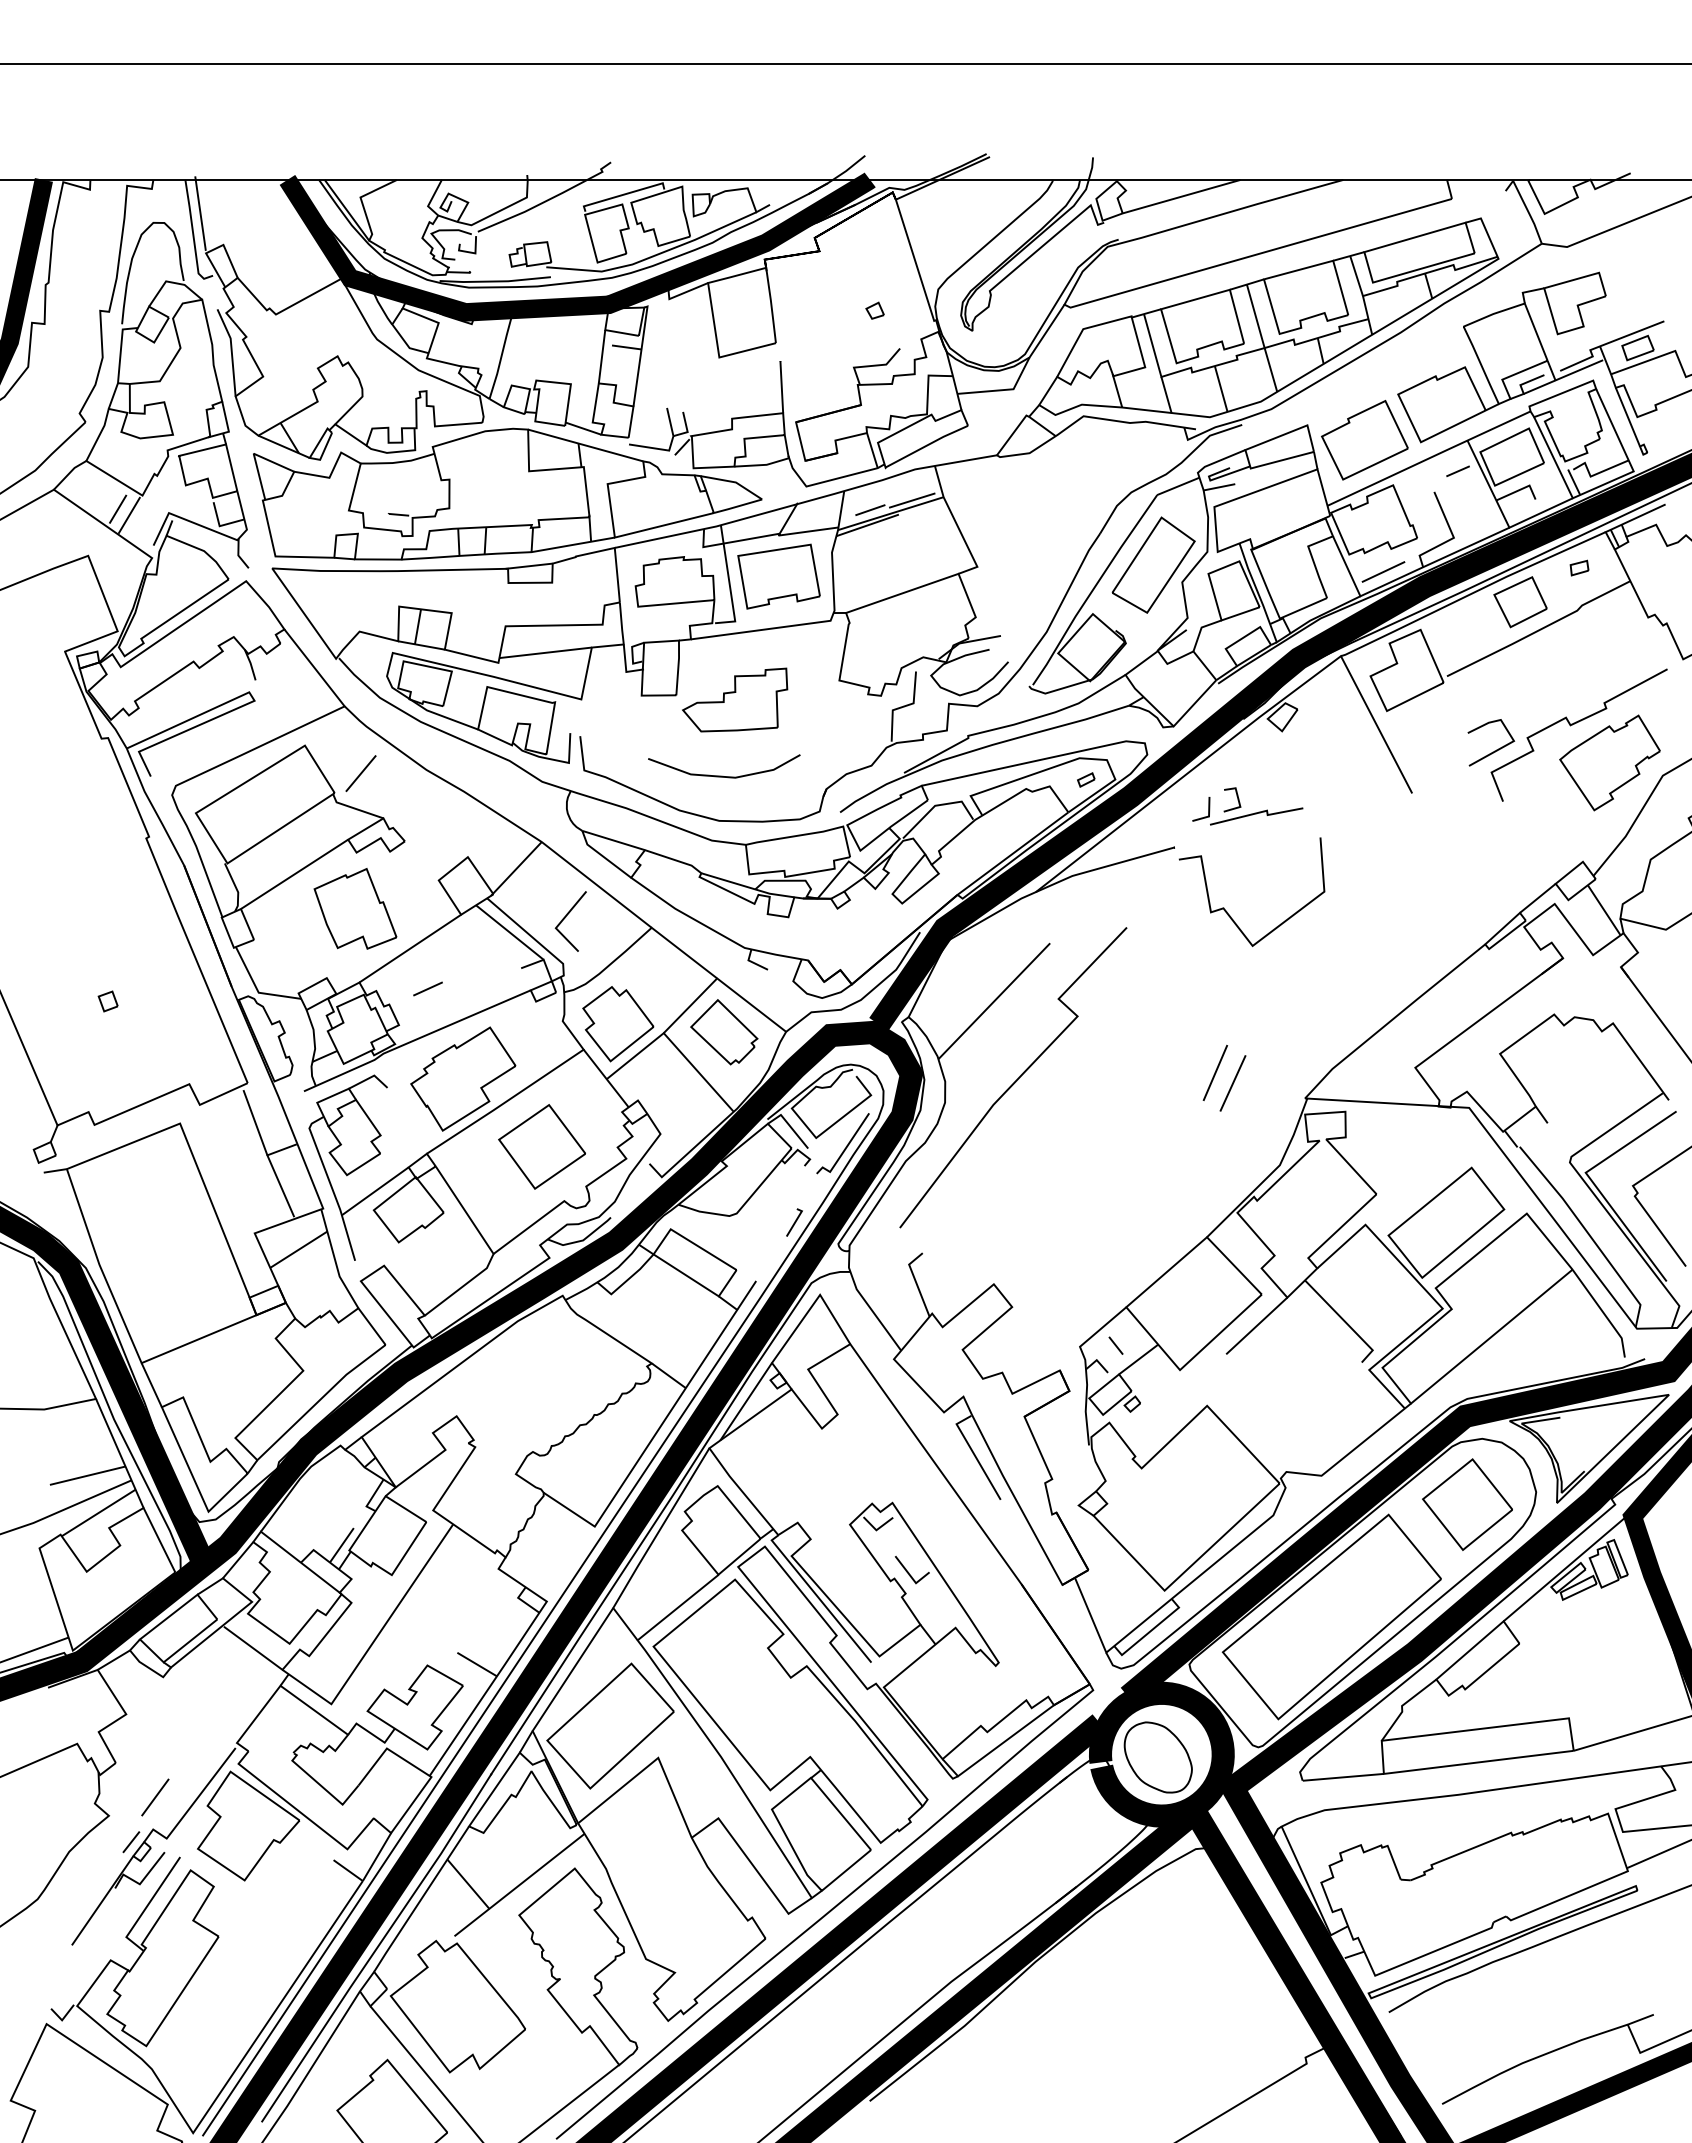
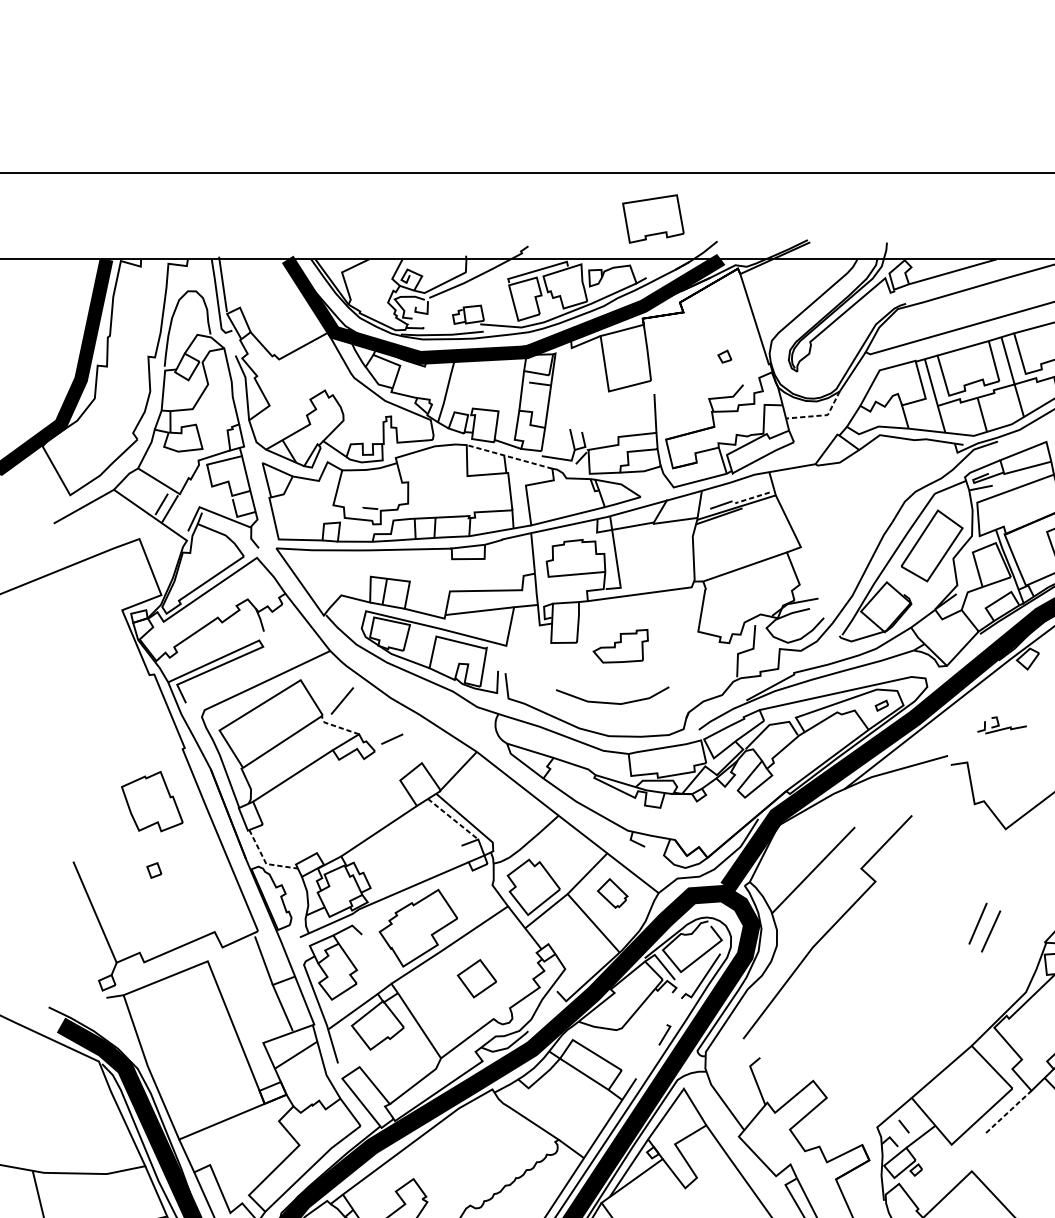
line: (1003, 390) -> (820, 416), solid -> dashed
line: (585, 445) -> (509, 456), solid -> dashed
line: (911, 500) -> (751, 497), solid -> dashed
part: (778, 576) -> (652, 218), moved
part: (735, 699) -> (621, 645), size x0.7
part: (1247, 806) -> (1001, 725), size x0.6
line: (354, 808) -> (337, 726), solid -> dashed
part: (355, 908) -> (152, 801), moved
line: (566, 917) -> (495, 808), removed
line: (510, 932) -> (453, 819), solid -> dashed
line: (427, 988) -> (391, 738), moved
line: (256, 989) -> (264, 861), solid -> dashed
part: (724, 1032) -> (612, 893), size x0.6
part: (541, 1146) -> (476, 978), size x0.6
line: (1256, 1325) -> (1008, 1111), solid -> dashed

